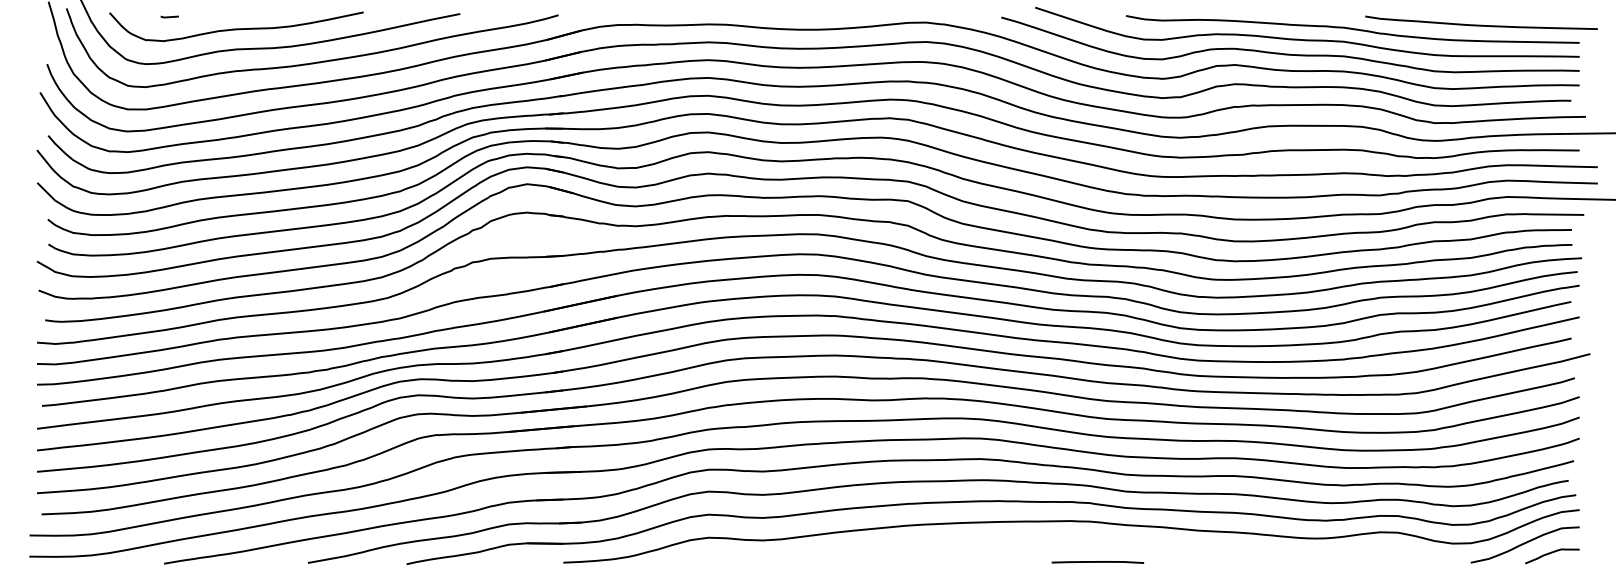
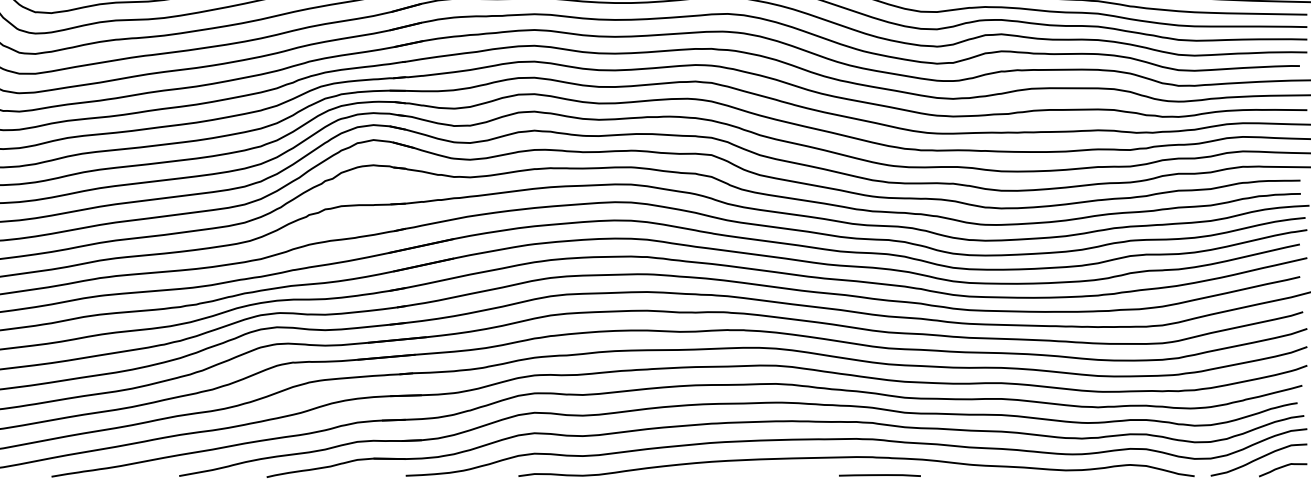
curve: (1071, 542) -> (856, 457), added

